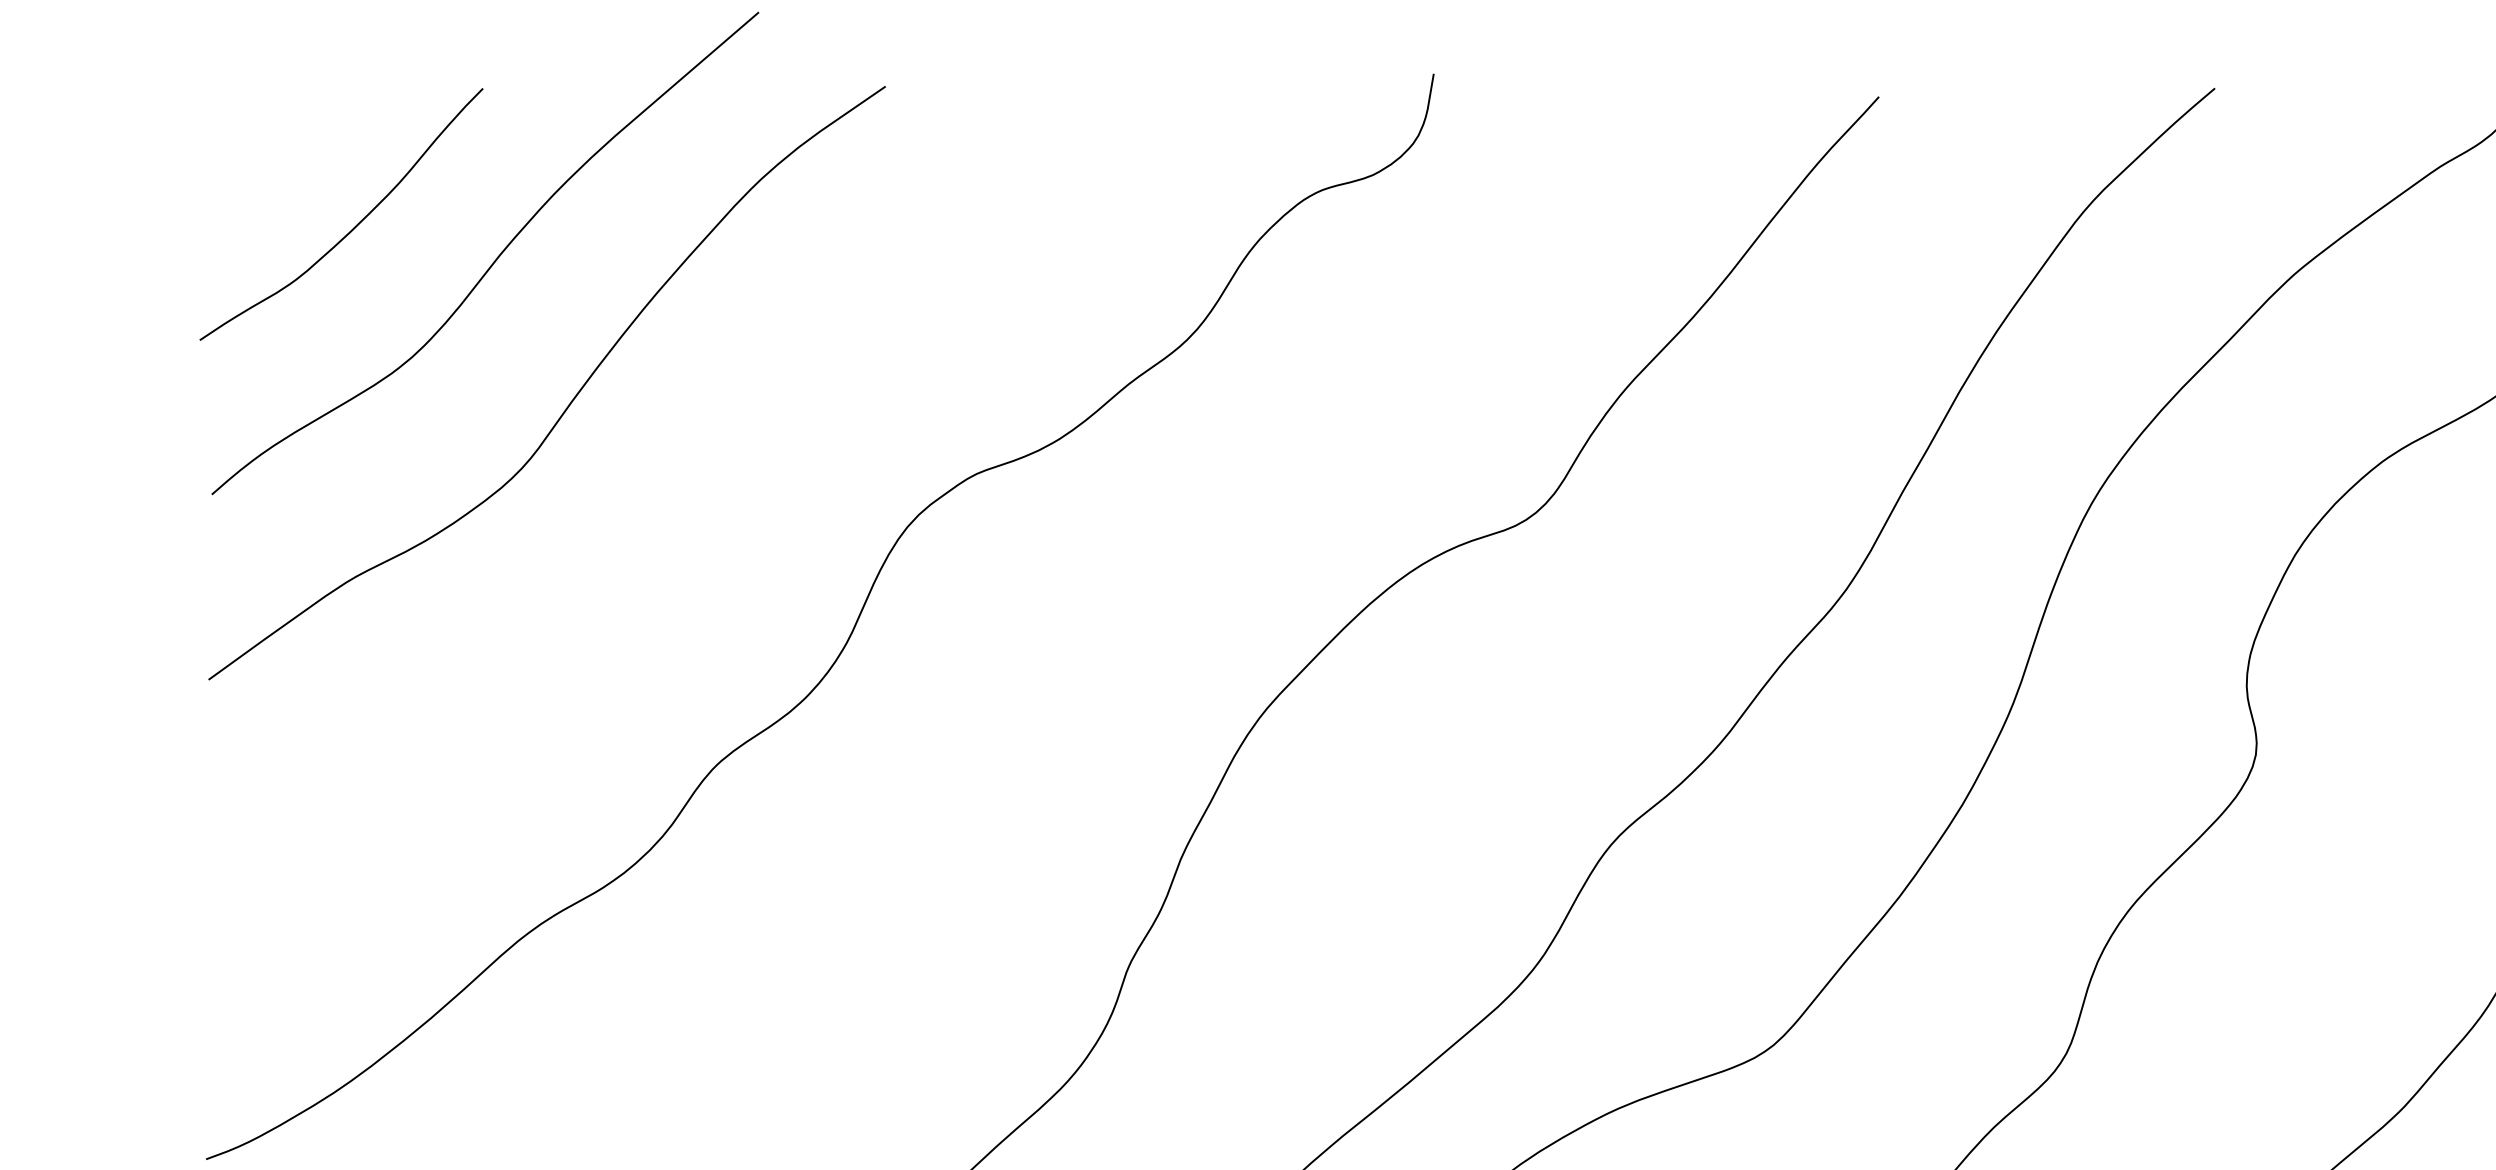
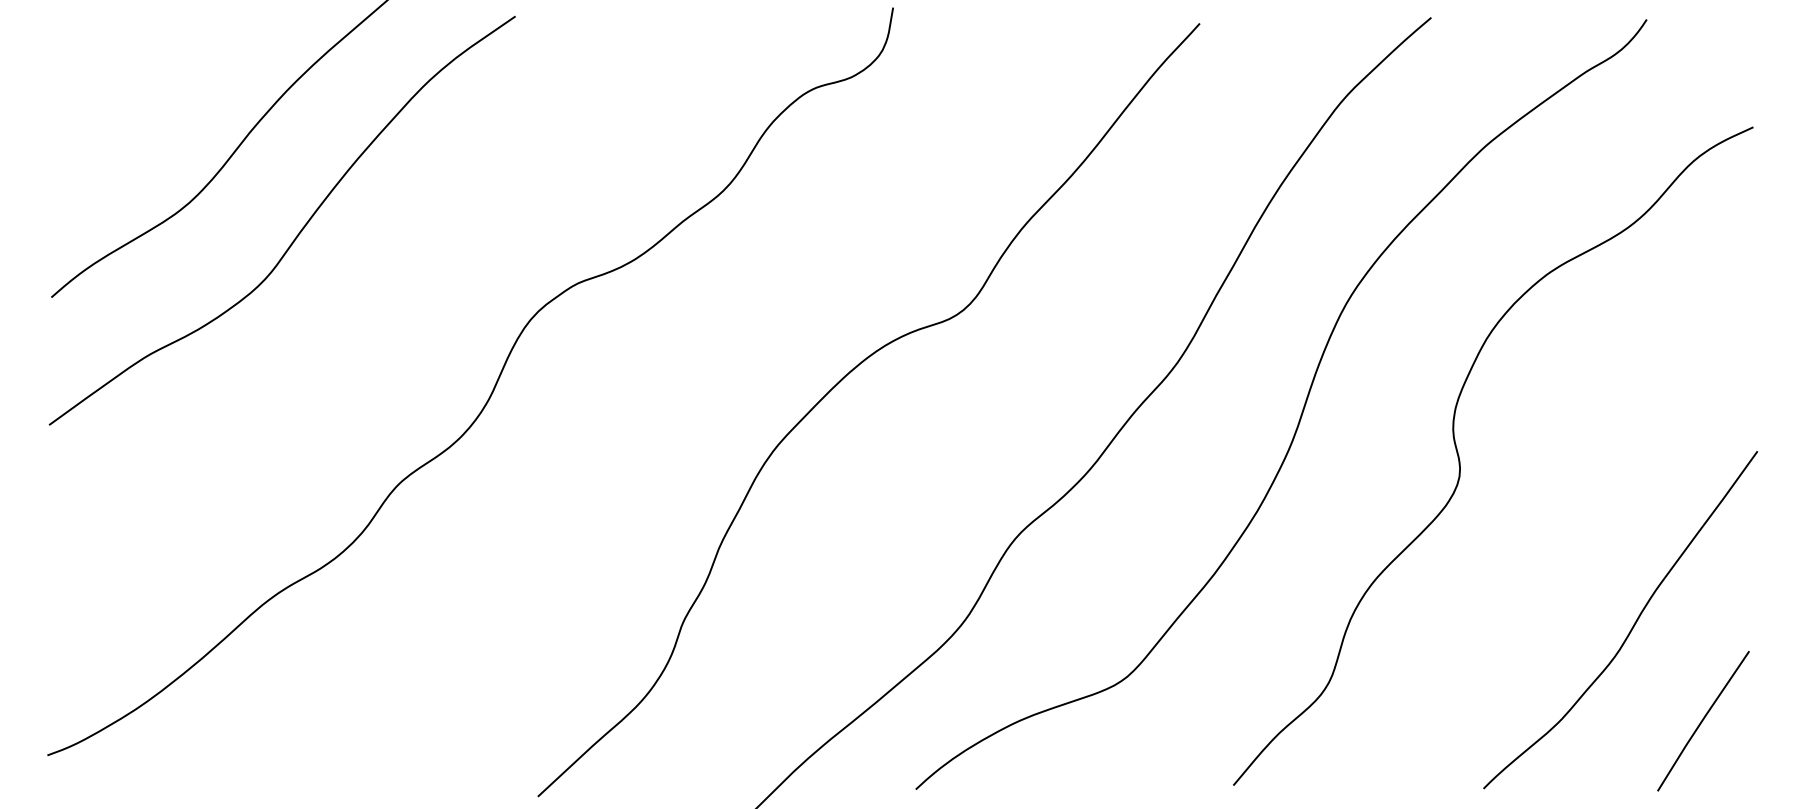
curve: (354, 226) -> (149, 112), removed

